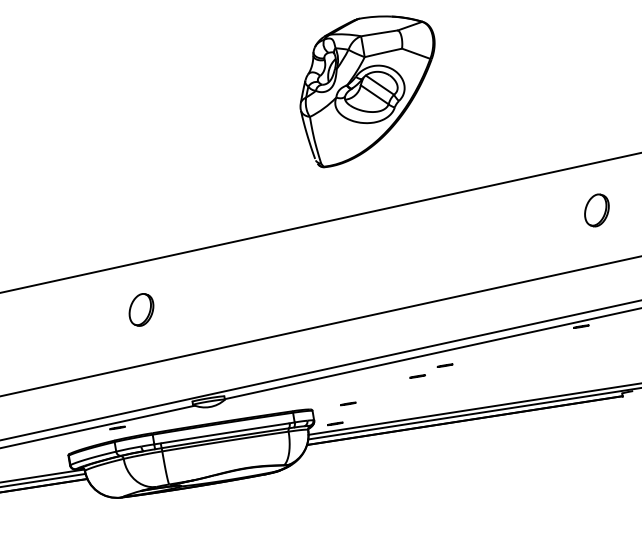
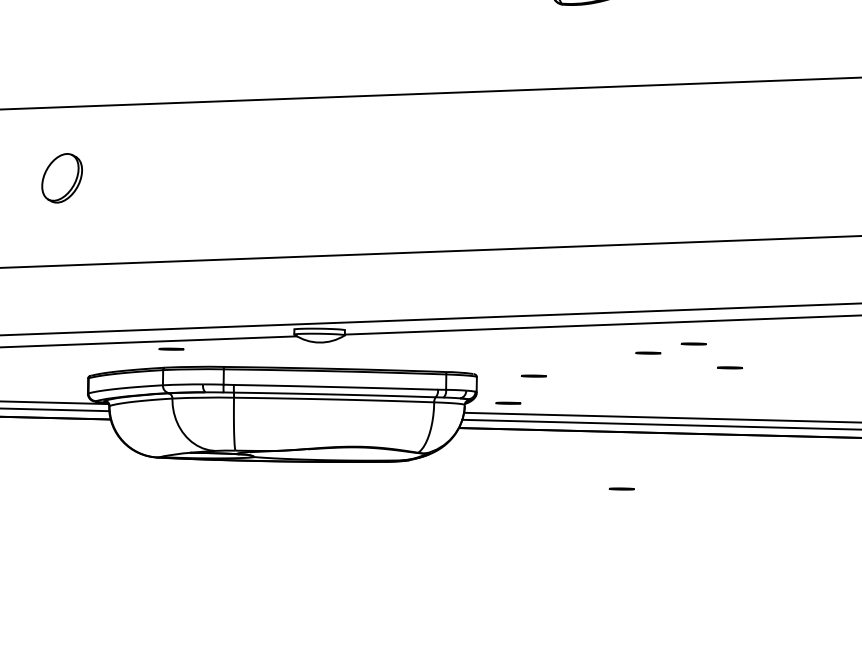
part: (141, 309) -> (62, 177), moved
line: (470, 376) -> (729, 367), added
line: (416, 464) -> (622, 488), added

